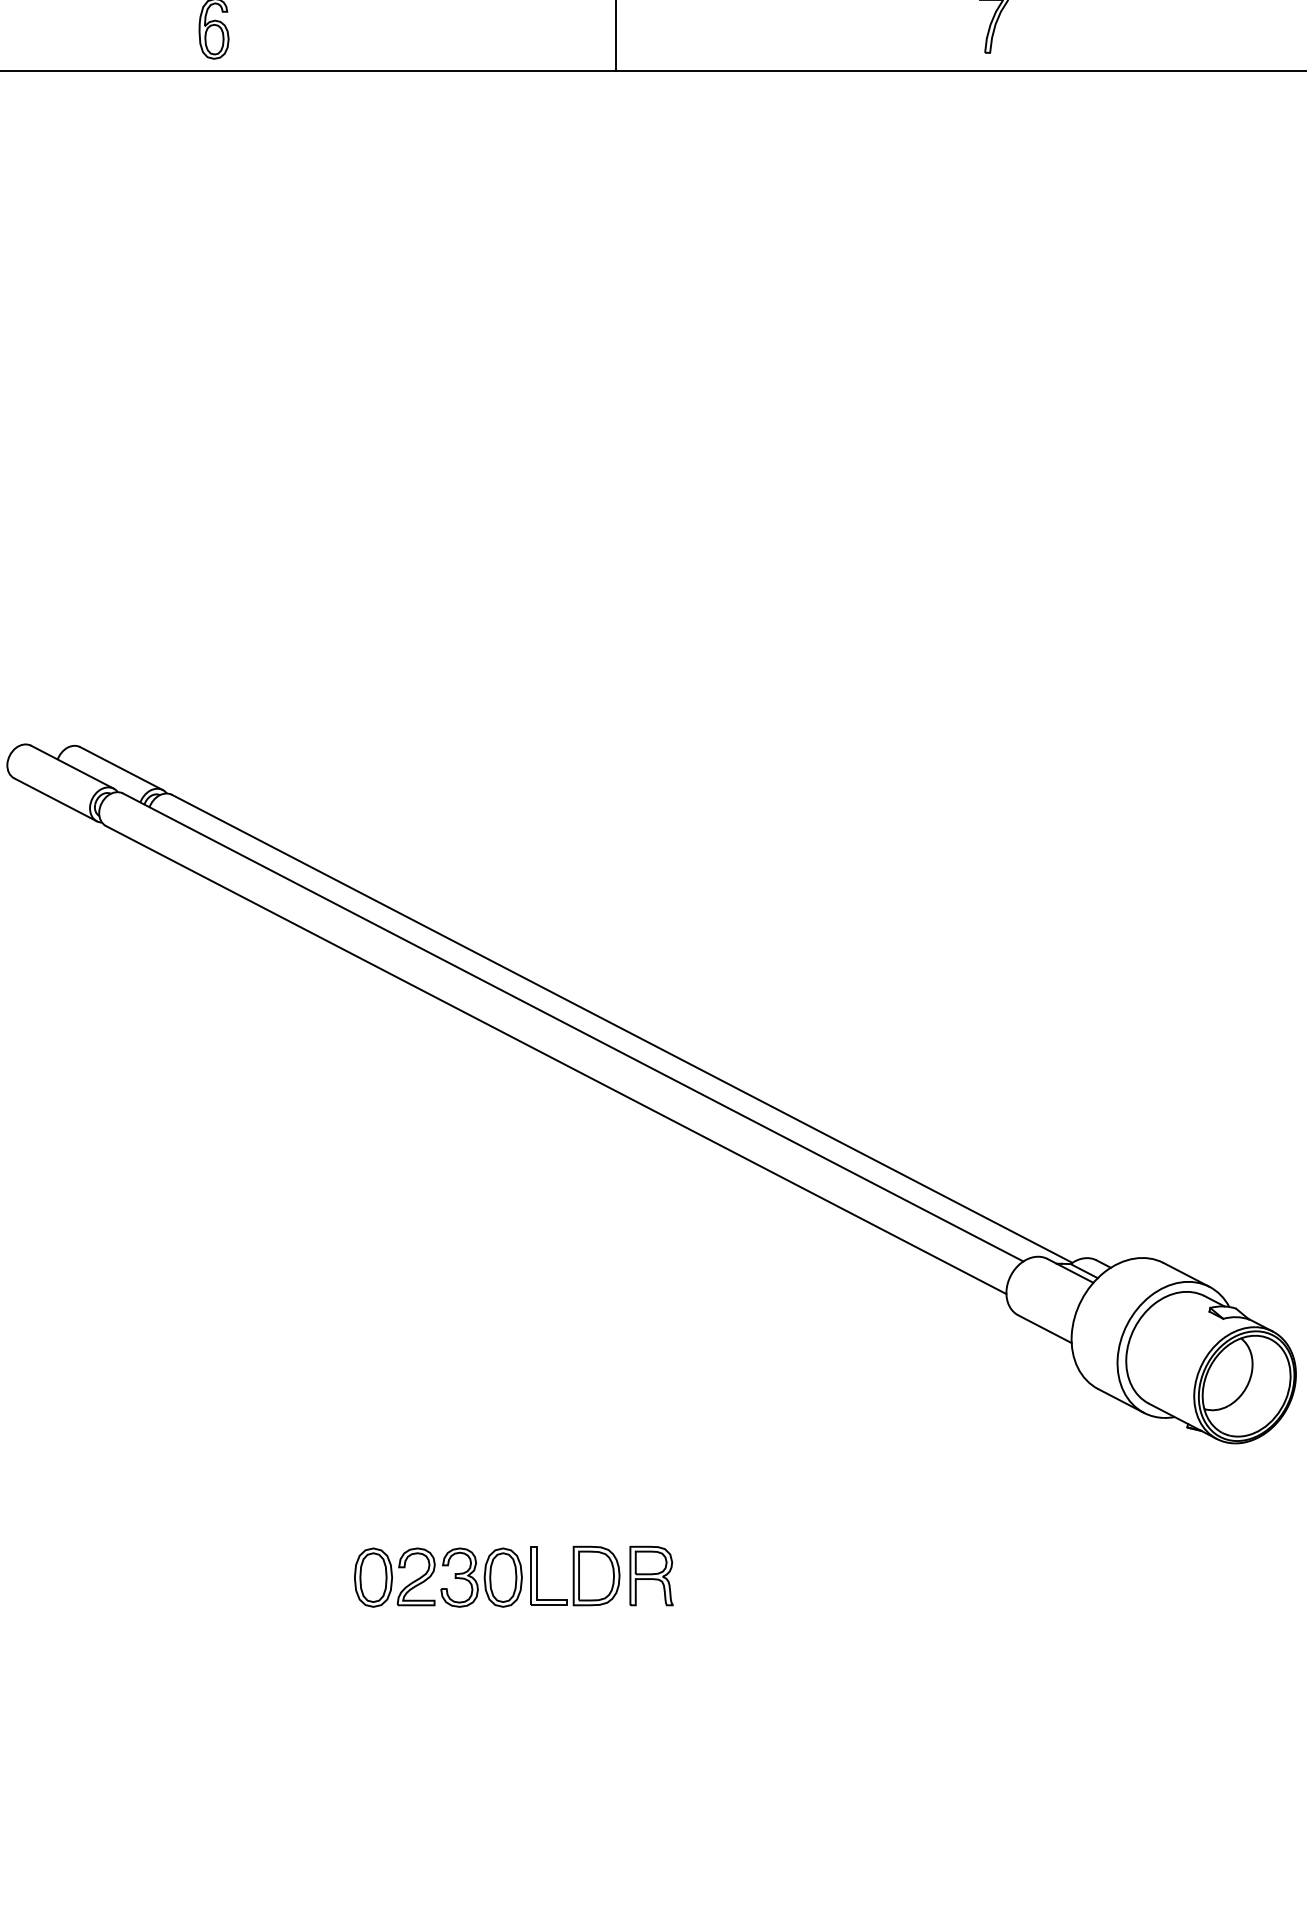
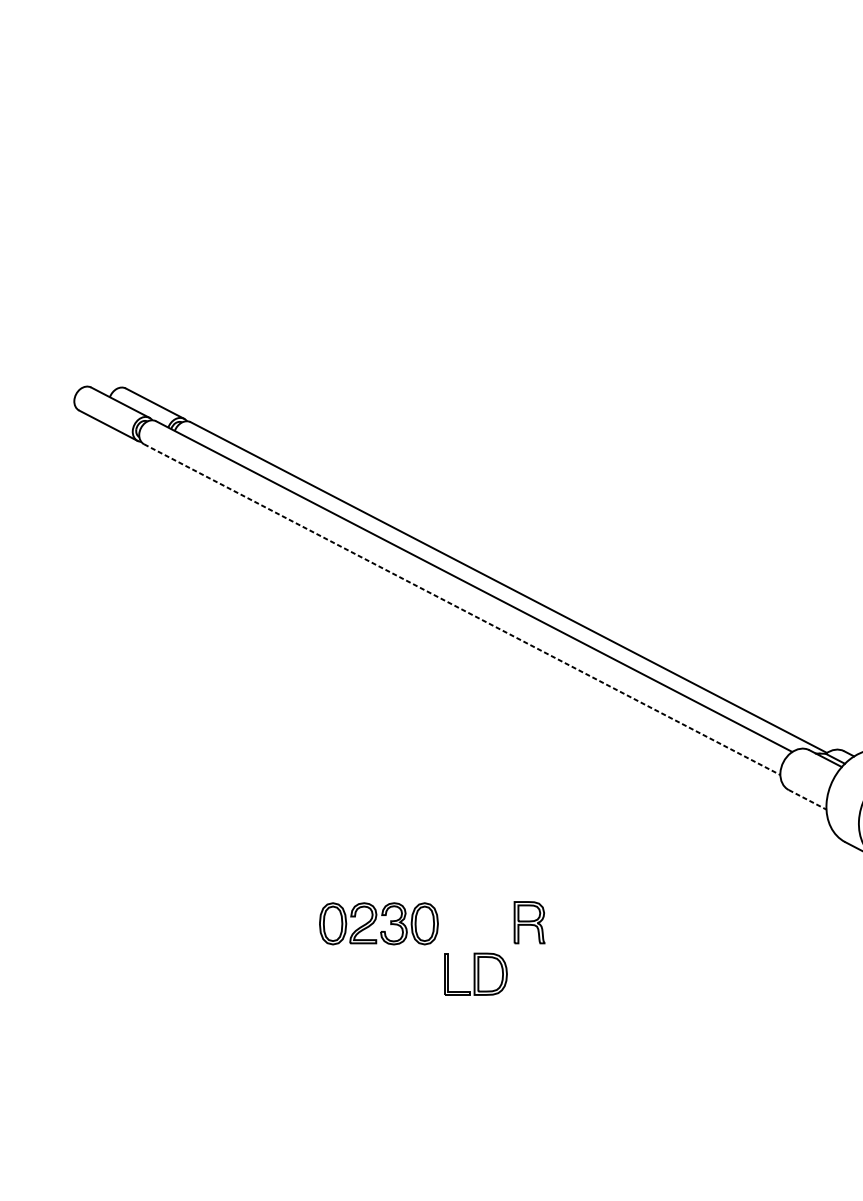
line: (556, 1060) -> (462, 609), solid -> dashed
line: (1045, 1329) -> (807, 800), solid -> dashed
part: (432, 1575) -> (374, 922), moved
part: (651, 1575) -> (529, 922), moved

